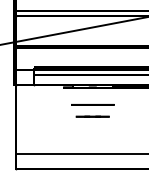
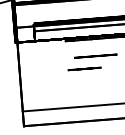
line: (92, 116) -> (84, 68), moved

